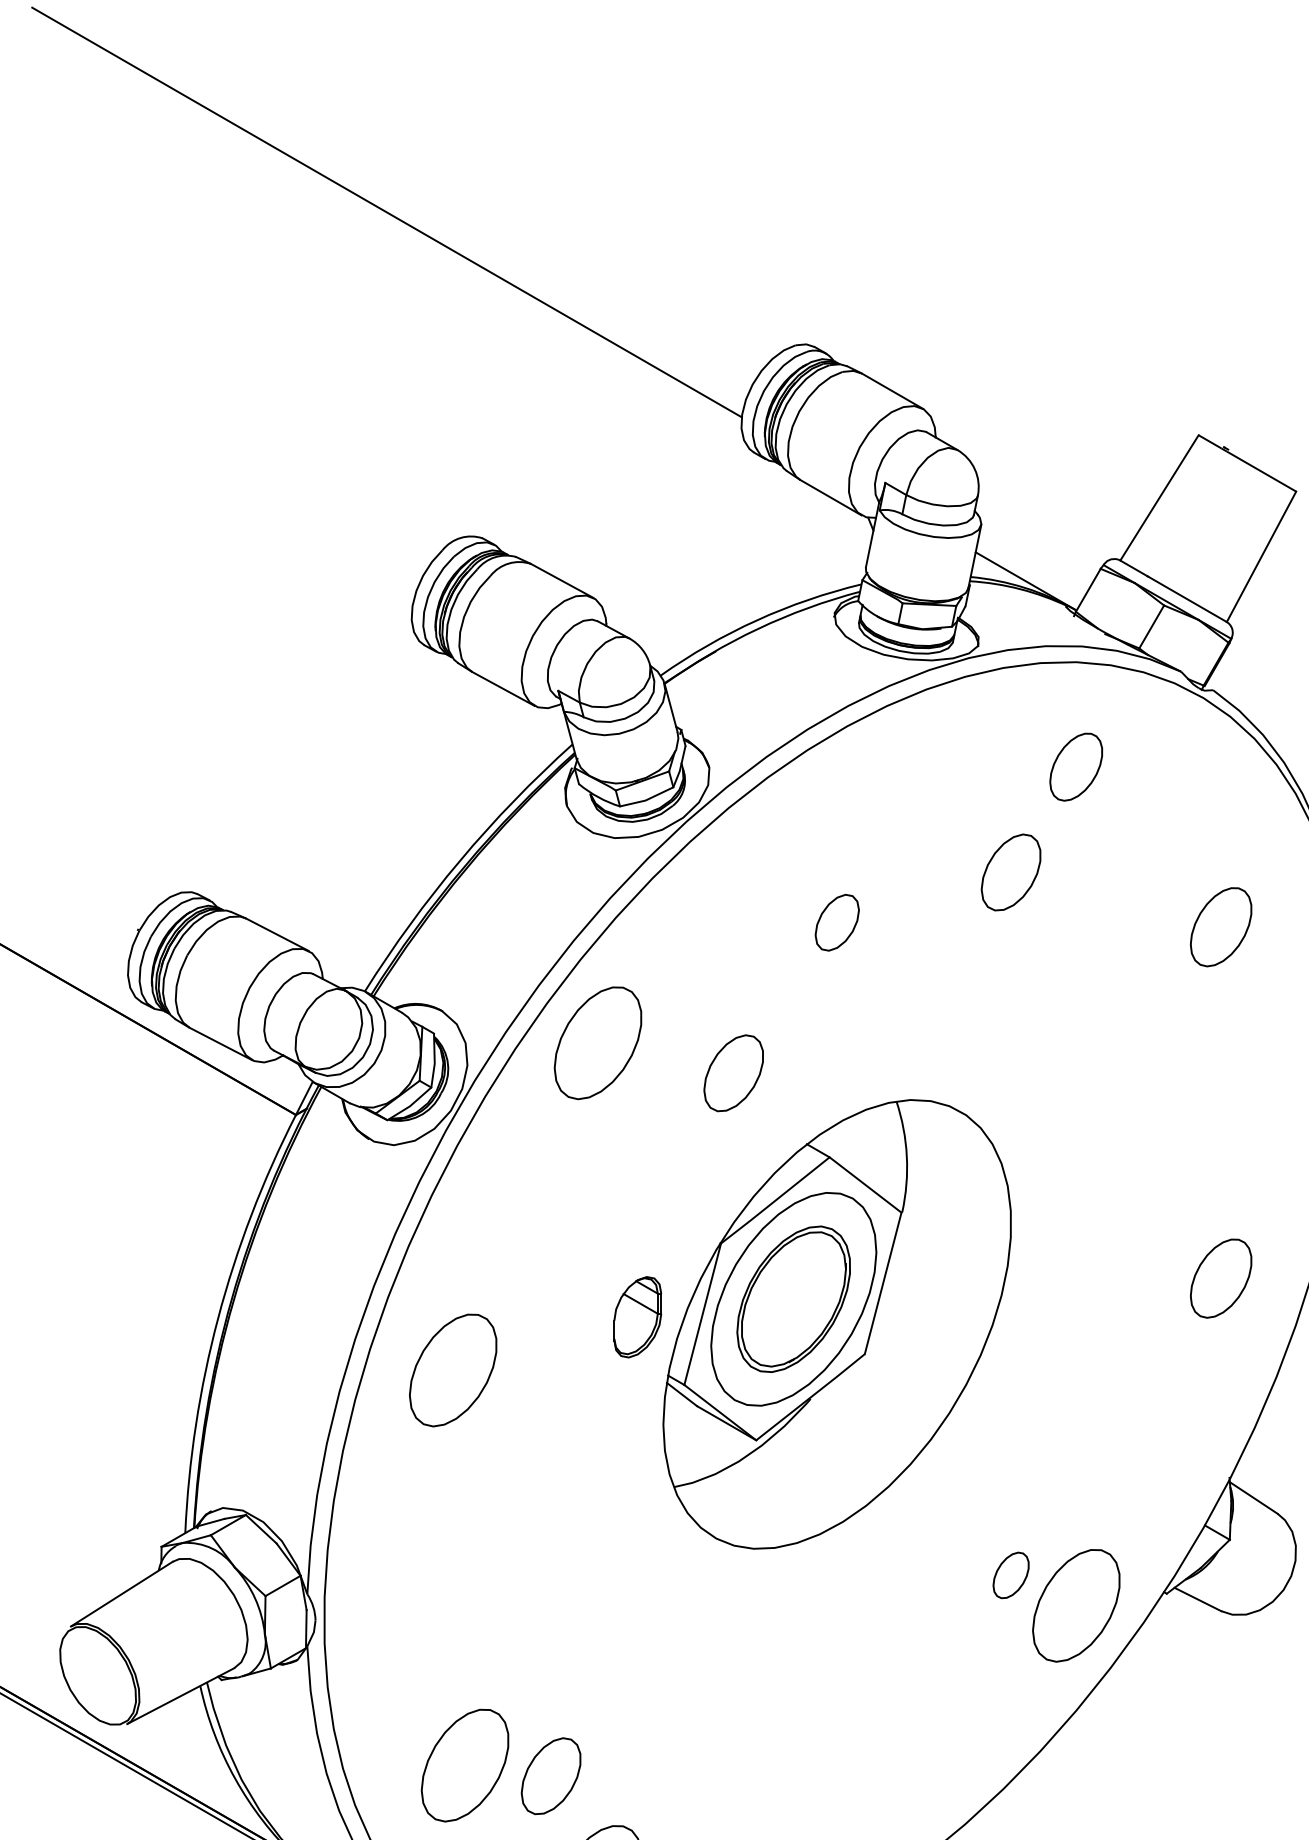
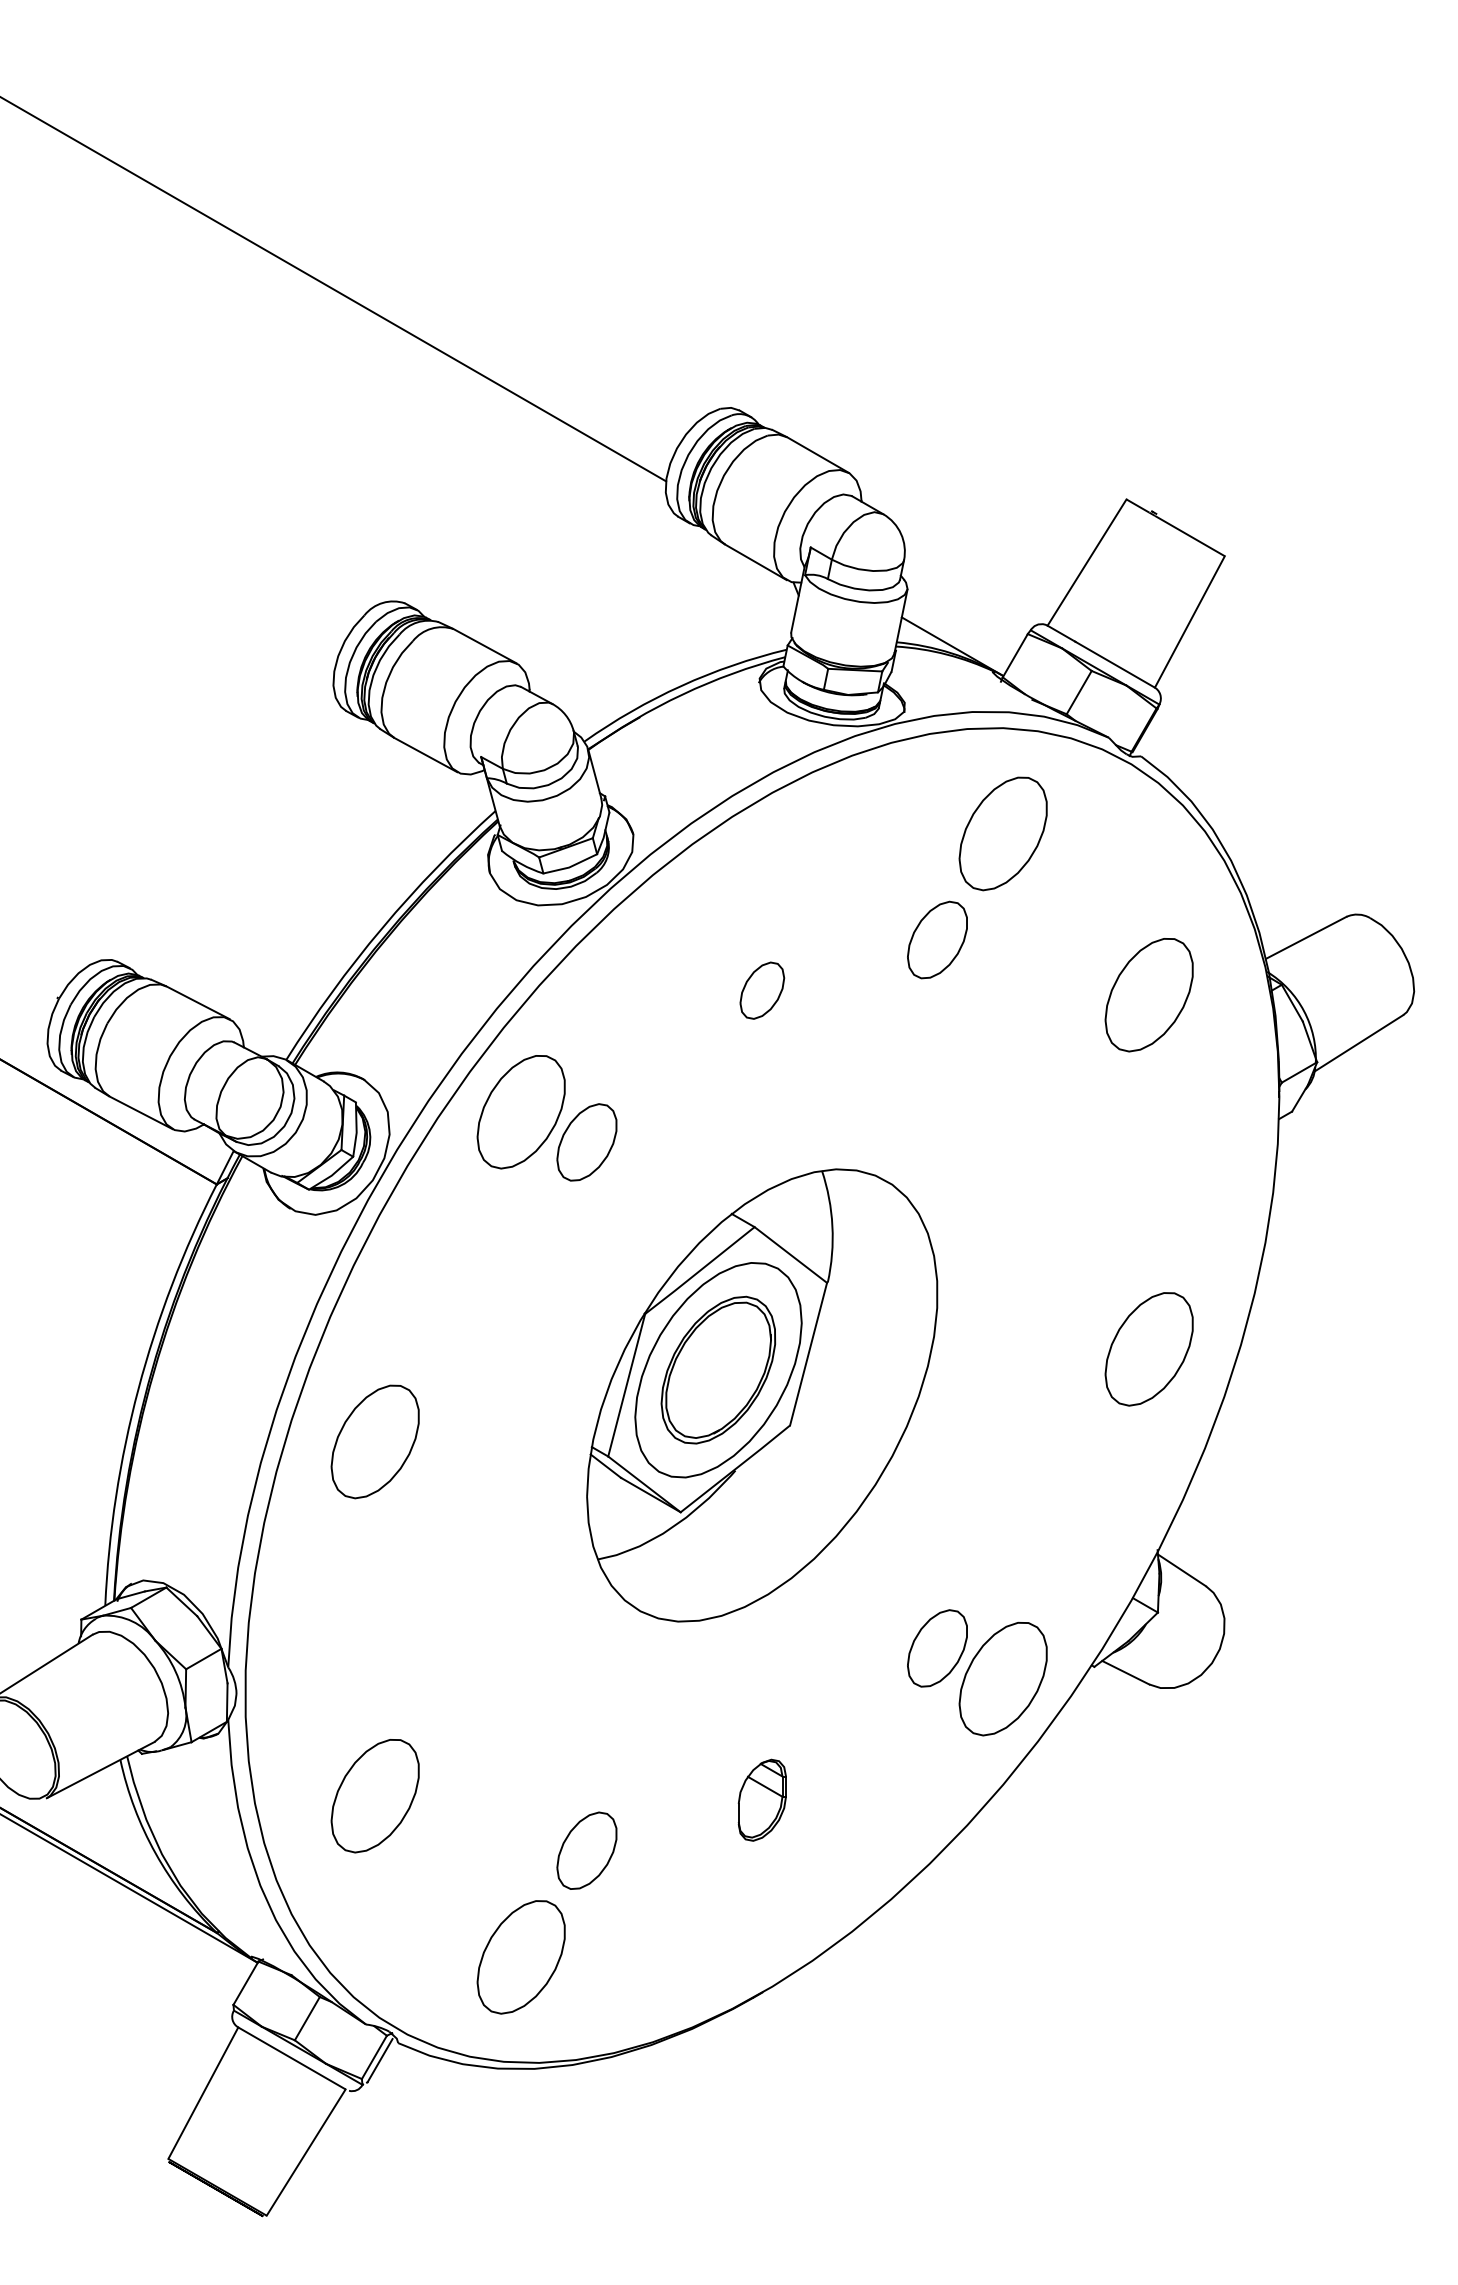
part: (1075, 766) -> (1002, 833), size x1.67
part: (1220, 927) -> (1148, 995), size x1.43
part: (733, 1073) -> (586, 1142), moved
part: (1220, 1278) -> (1148, 1349), size x1.43
part: (637, 1316) -> (761, 1799), moved
part: (1011, 1575) -> (937, 1648), size x1.67
part: (464, 1765) -> (374, 1796), moved
part: (550, 1775) -> (586, 1850), moved

